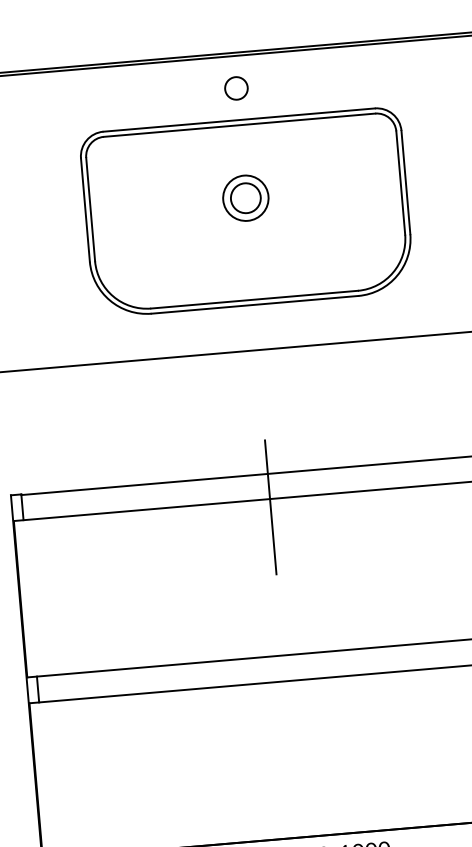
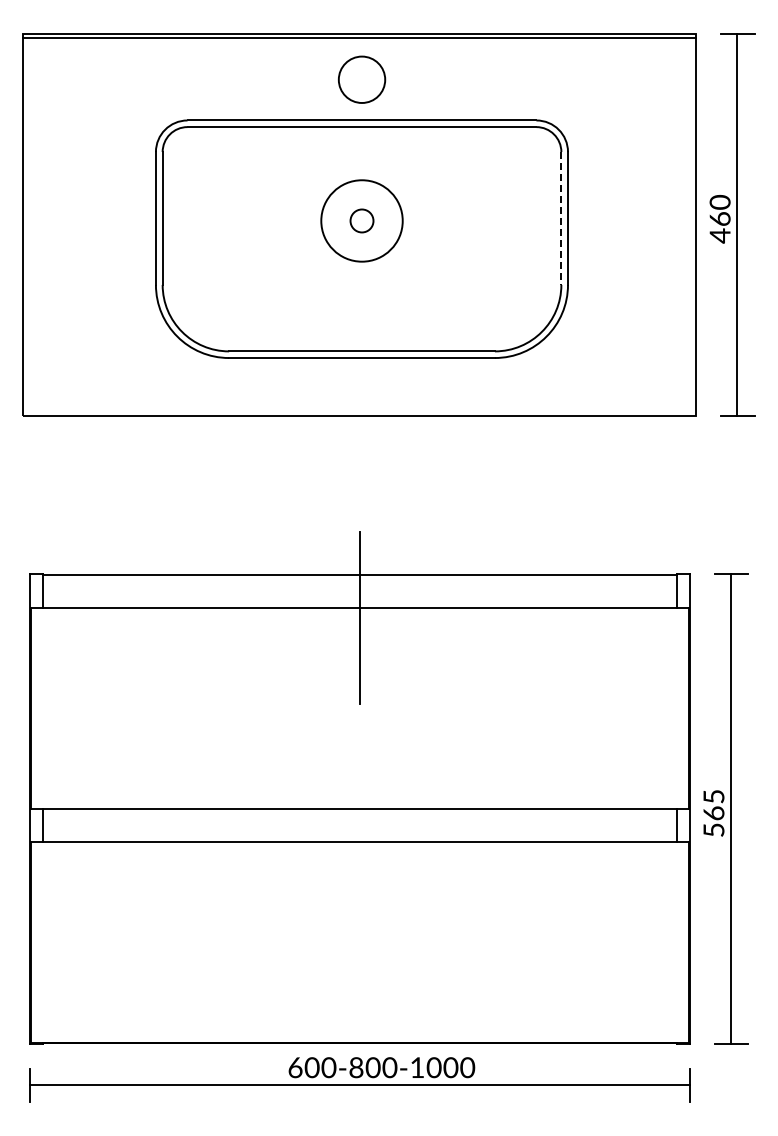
circle: (236, 88) -> (361, 79), size x1.6
line: (400, 183) -> (561, 219), solid -> dashed
circle: (245, 197) -> (361, 220), size x0.6
circle: (245, 197) -> (361, 220), size x1.4

